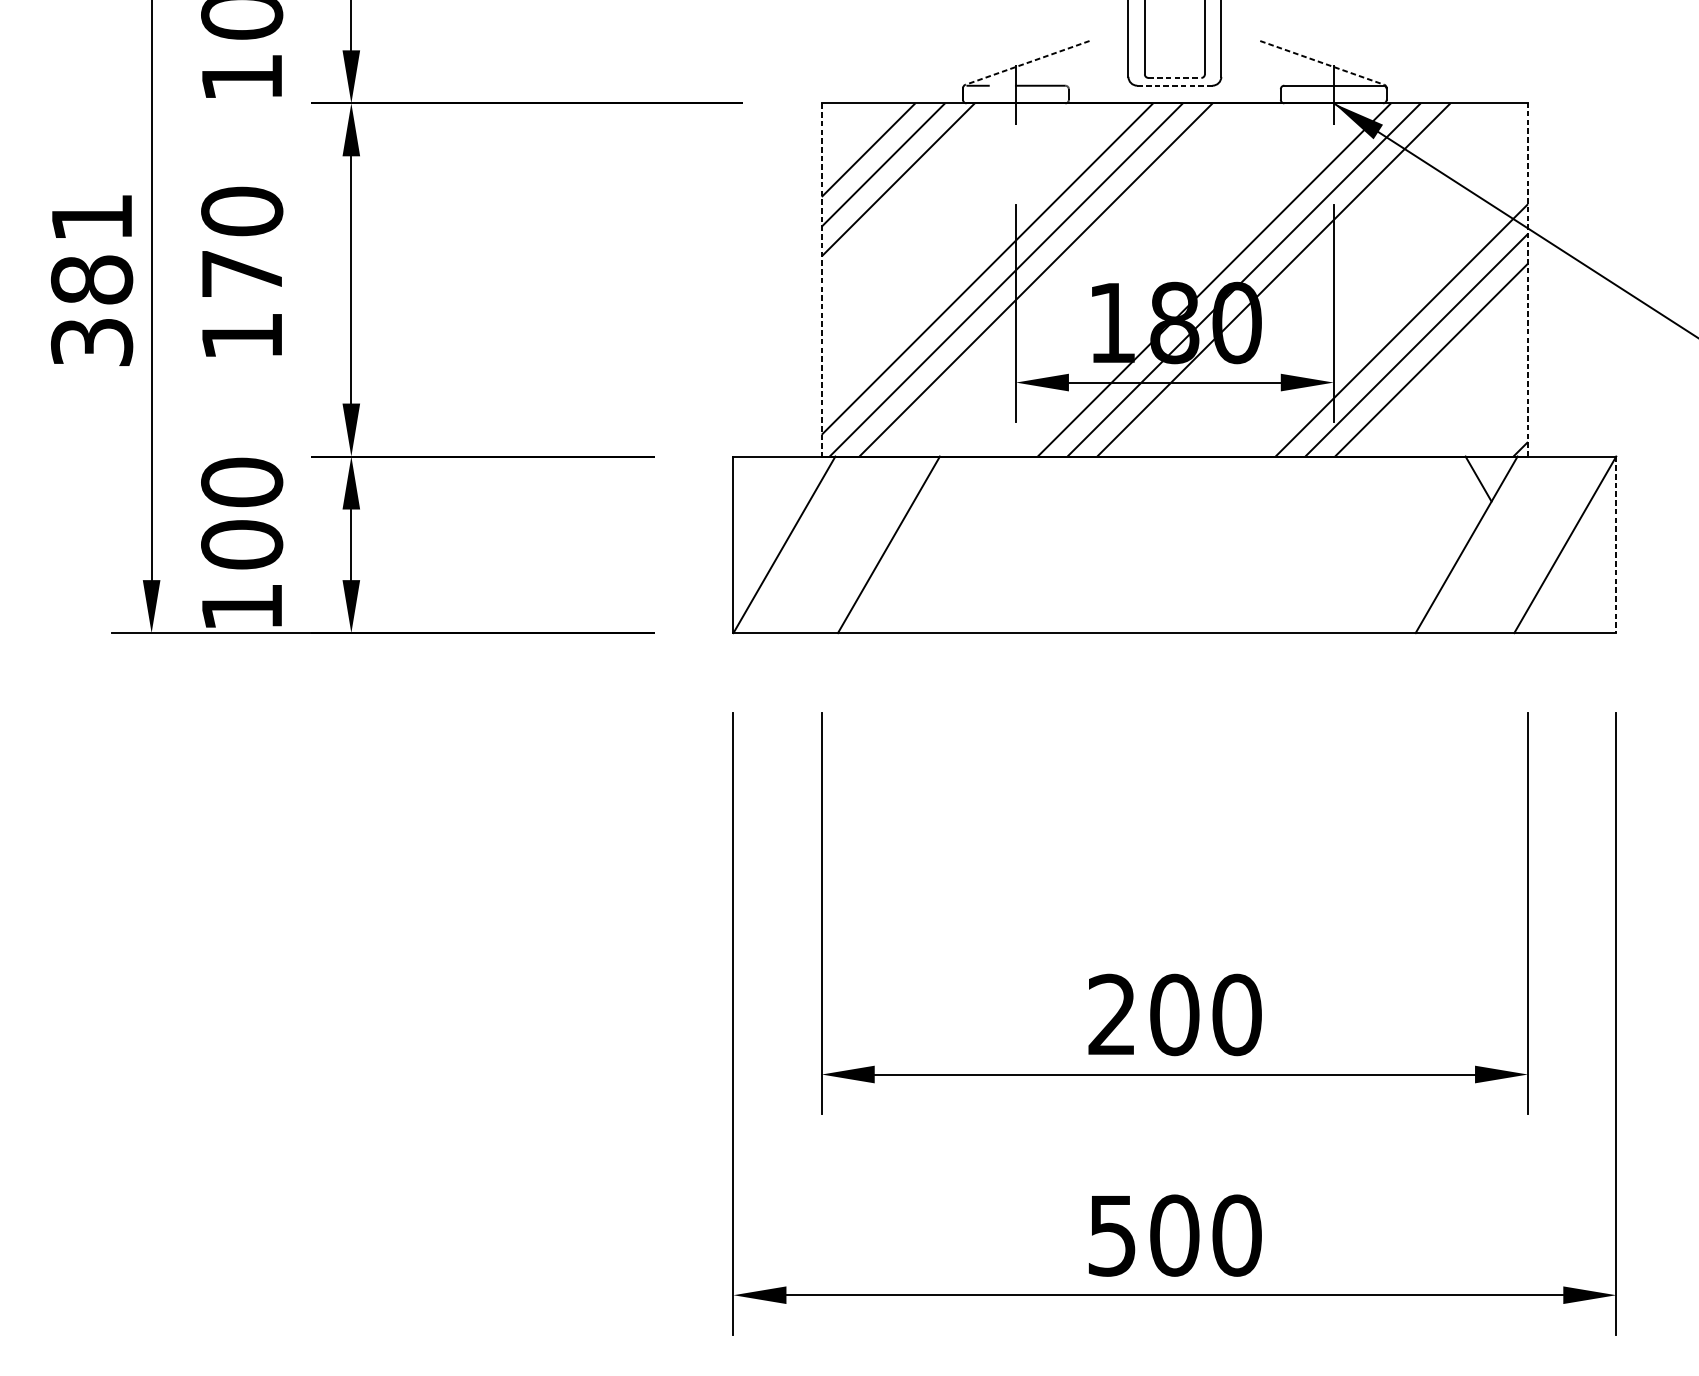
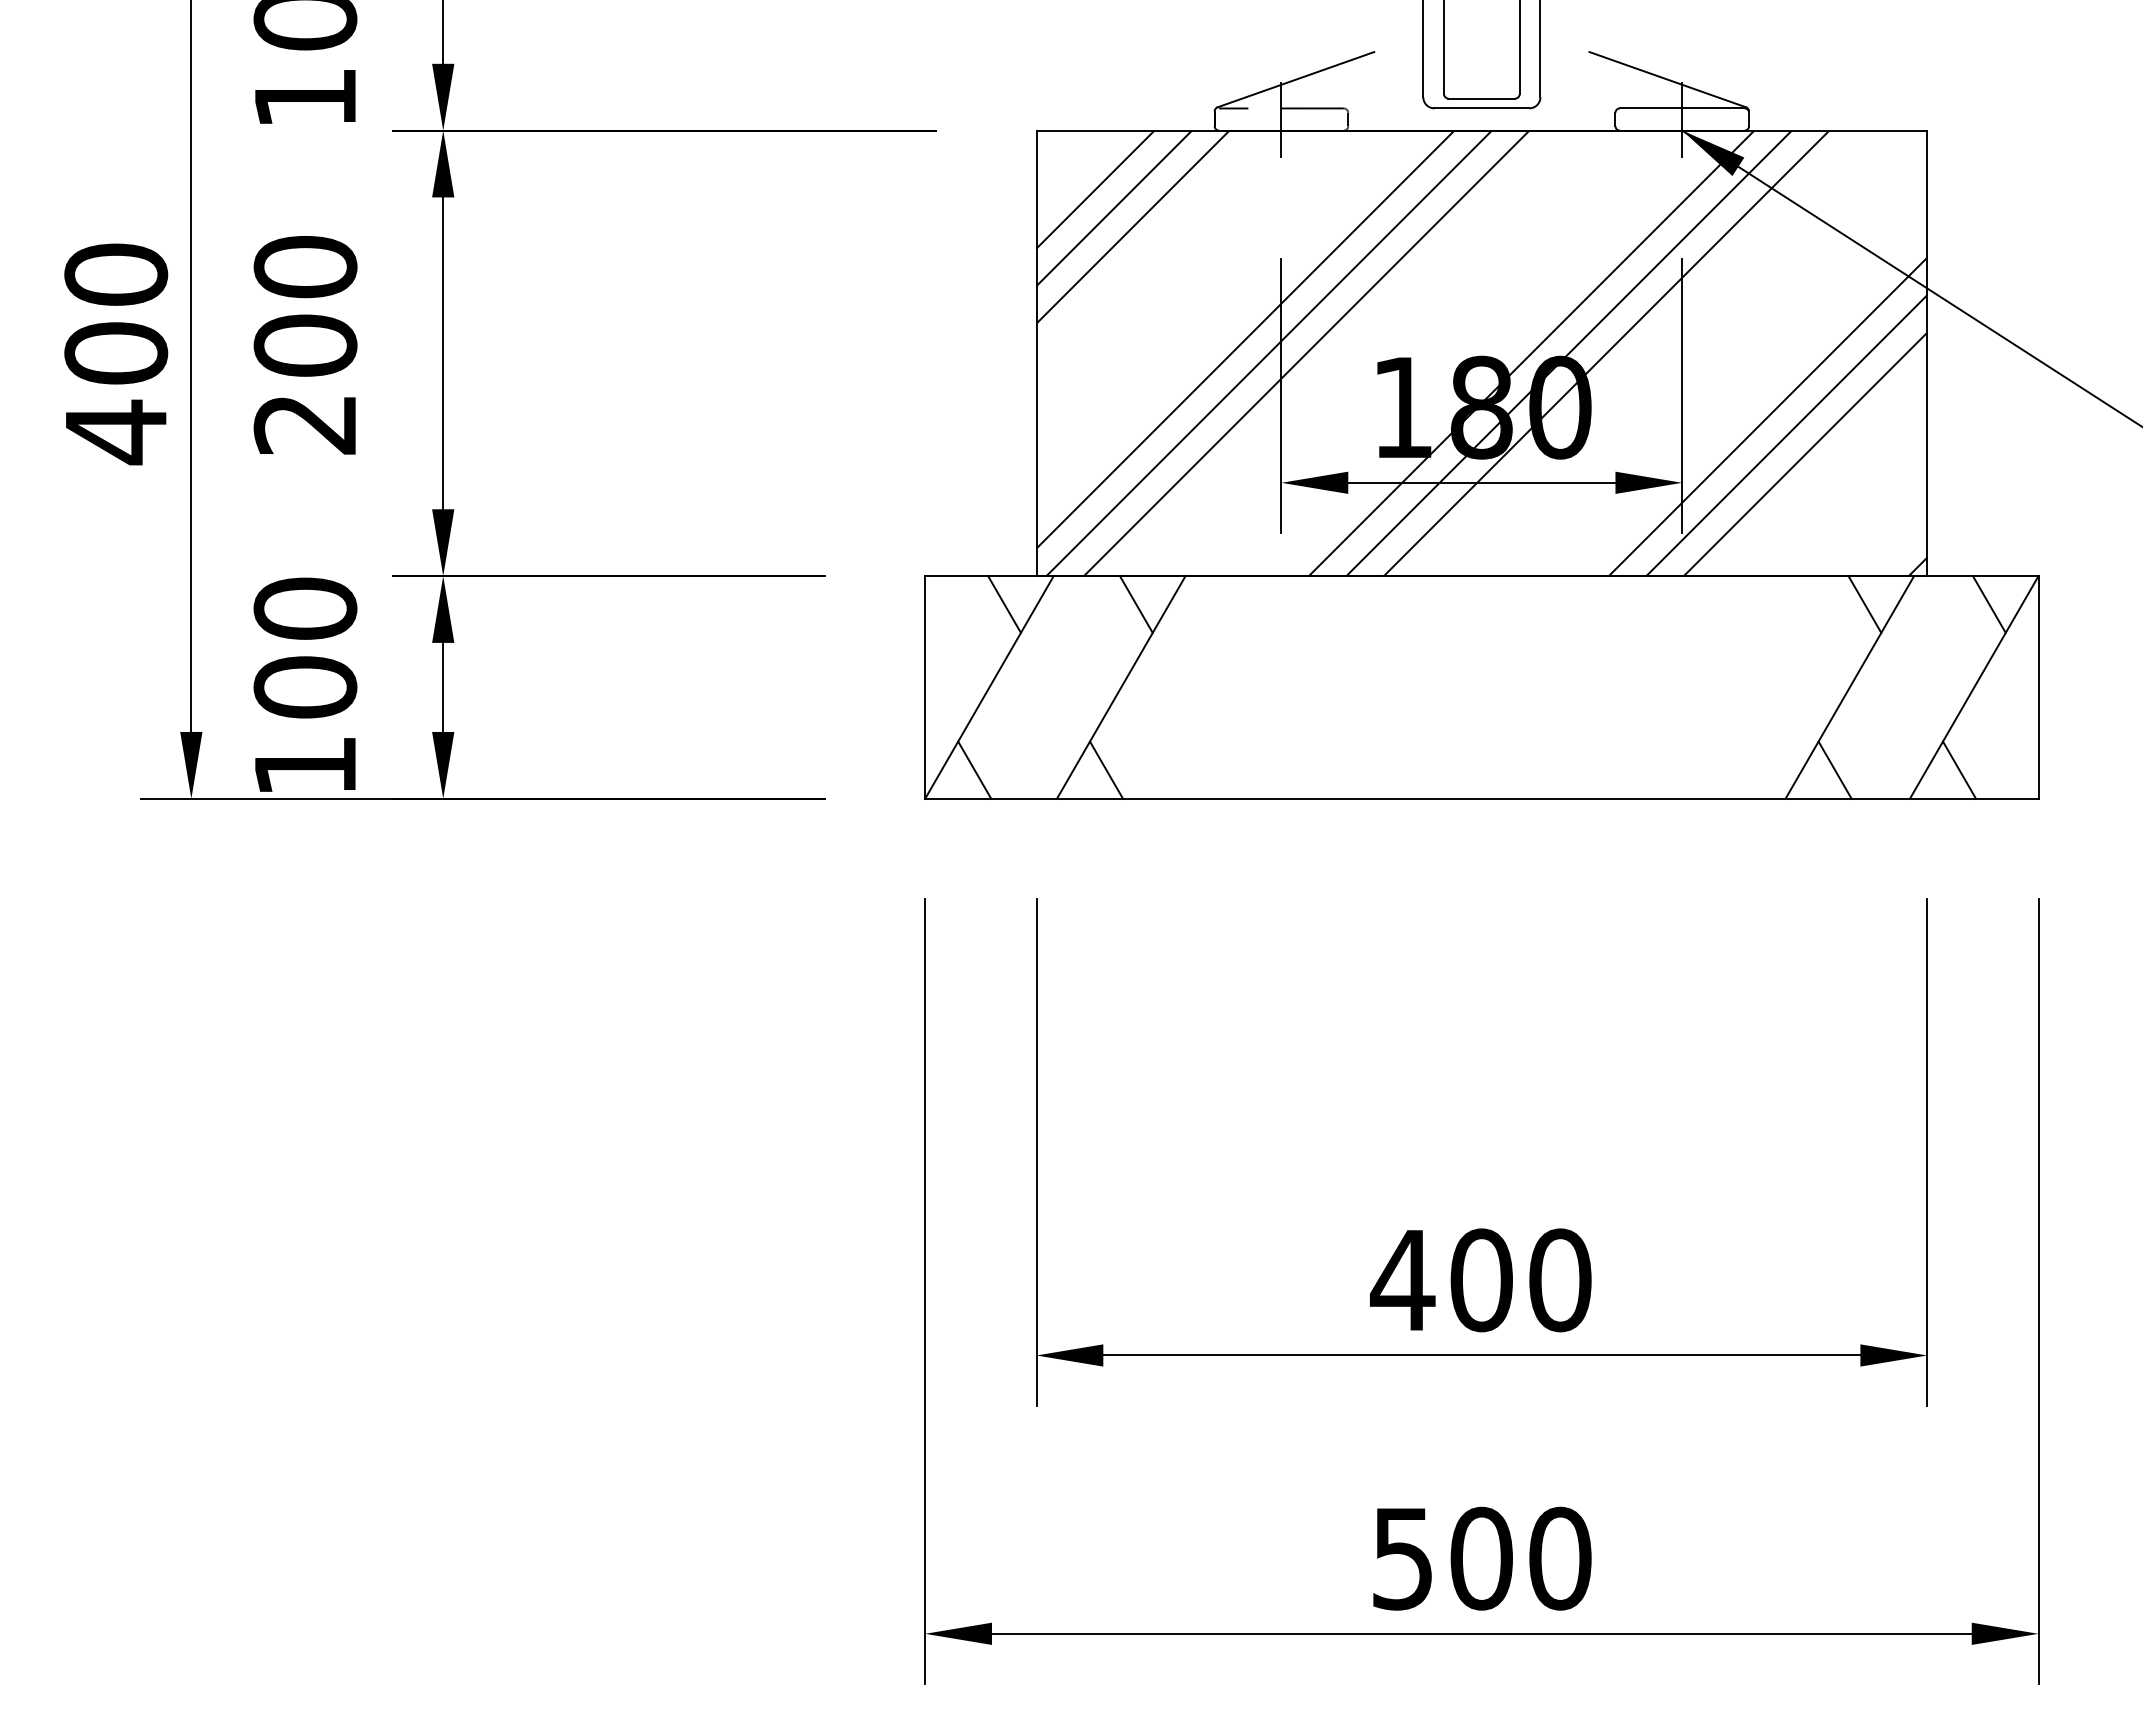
line: (1027, 62) -> (1295, 79), dashed -> solid
line: (1322, 62) -> (1668, 79), dashed -> solid
line: (1175, 77) -> (1482, 98), dashed -> solid
line: (1175, 85) -> (1482, 108), dashed -> solid
text: (92, 280) -> (116, 354), 381 -> 400
line: (821, 280) -> (1036, 353), dashed -> solid
line: (1528, 280) -> (1927, 353), dashed -> solid
text: (242, 304) -> (305, 384), 170 -> 200
line: (796, 479) -> (1004, 604), added
line: (900, 479) -> (1135, 604), added
line: (1576, 479) -> (1988, 604), added
line: (1616, 544) -> (2038, 687), dashed -> solid
line: (772, 609) -> (974, 769), added
line: (877, 609) -> (1106, 769), added
line: (1454, 609) -> (1834, 769), added
line: (1552, 609) -> (1958, 769), added
text: (1111, 1014) -> (1402, 1279), 200 -> 400

